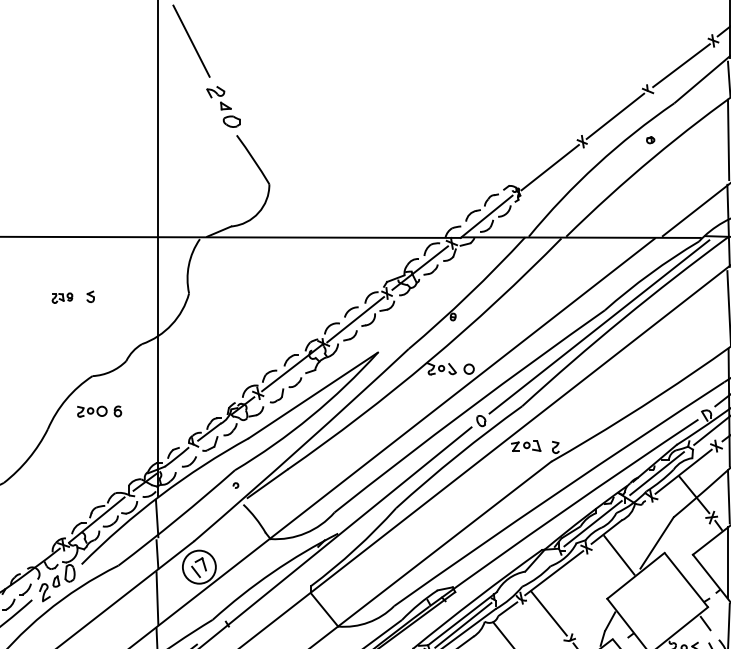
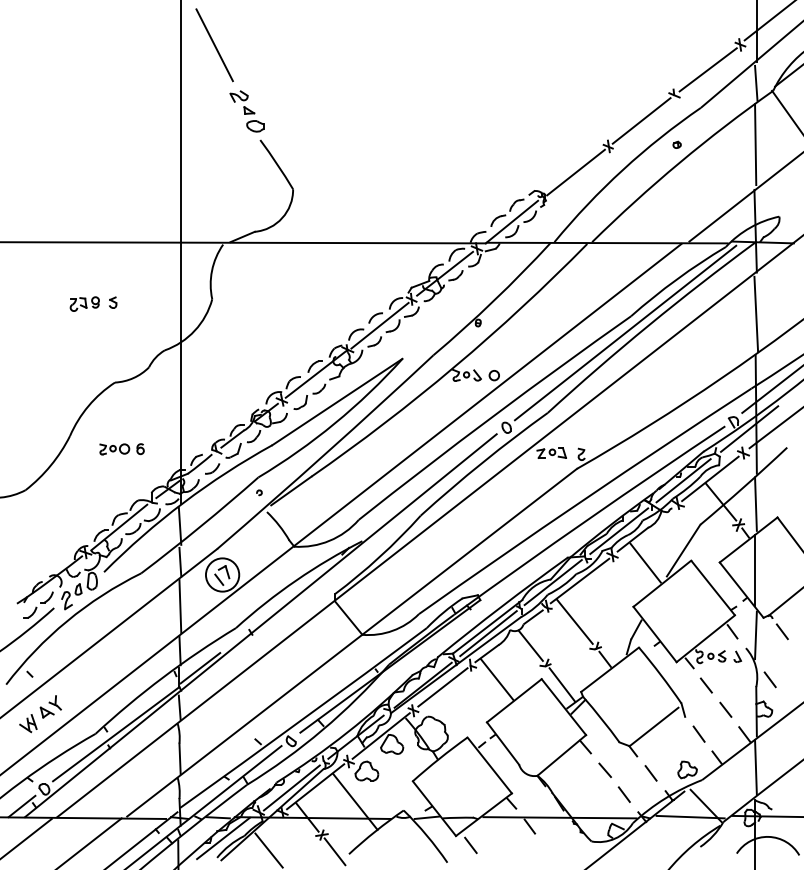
part: (62, 297) -> (84, 303), size x1.43
part: (99, 411) -> (121, 449), moved
line: (526, 574) -> (552, 582), added

